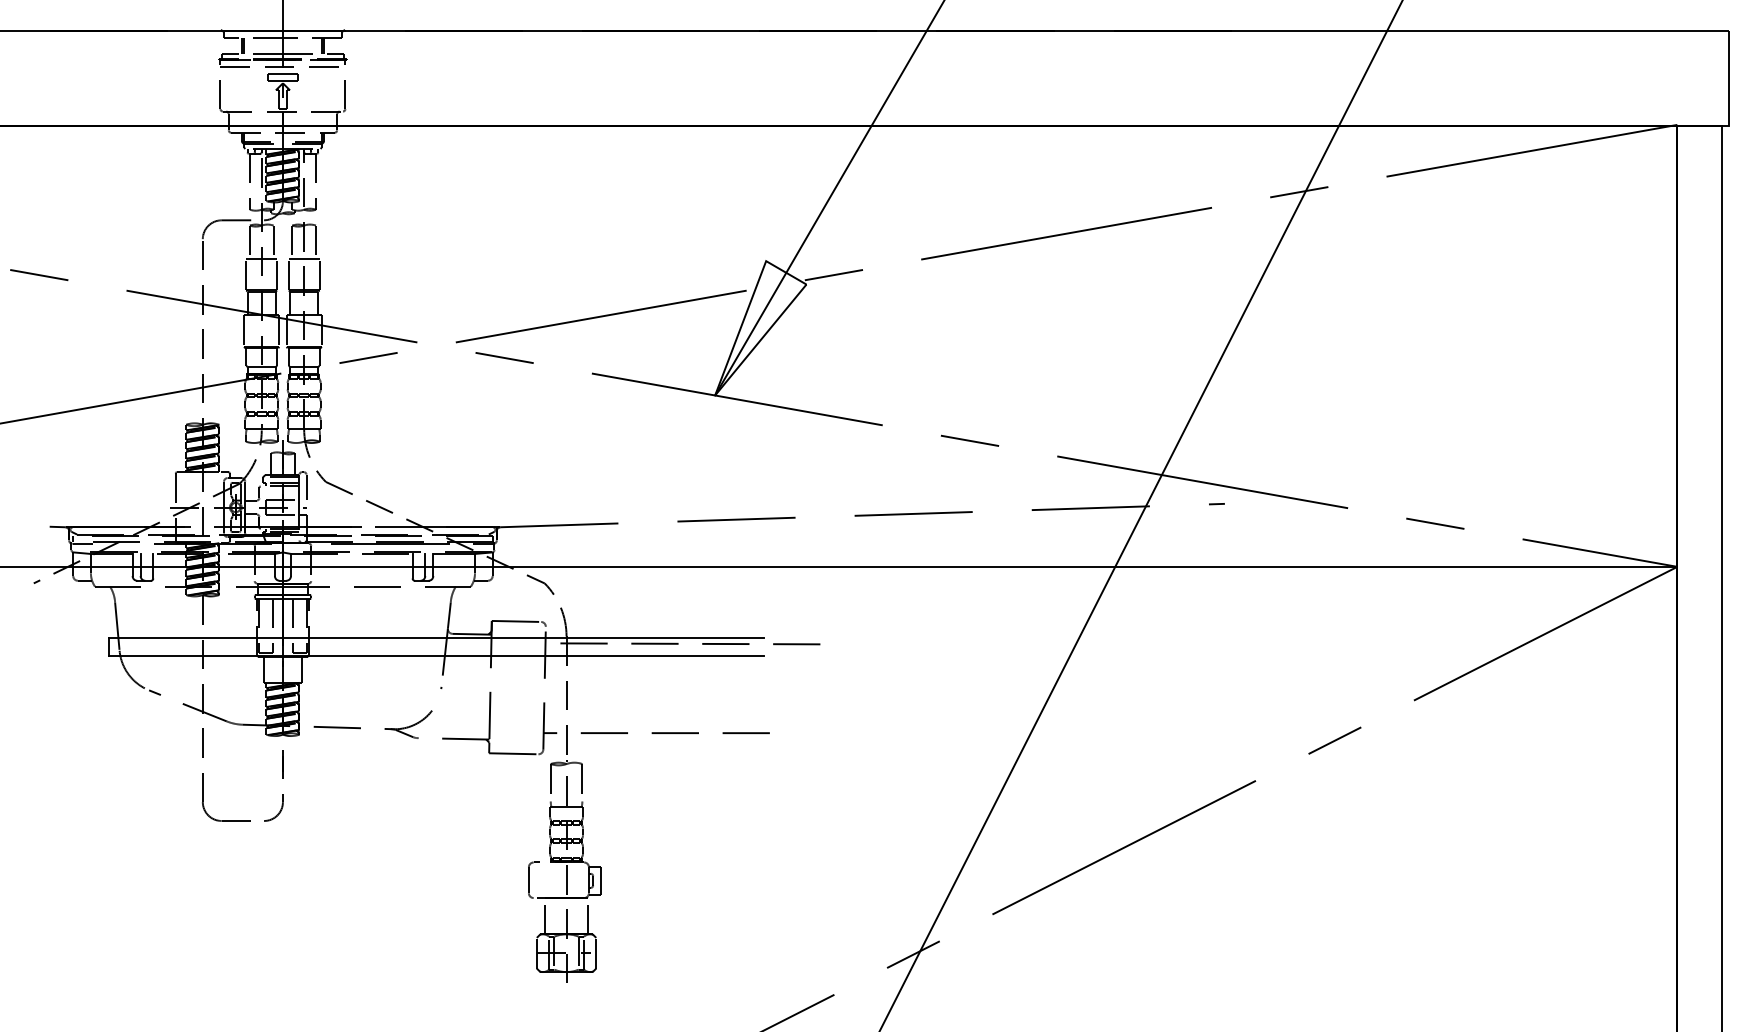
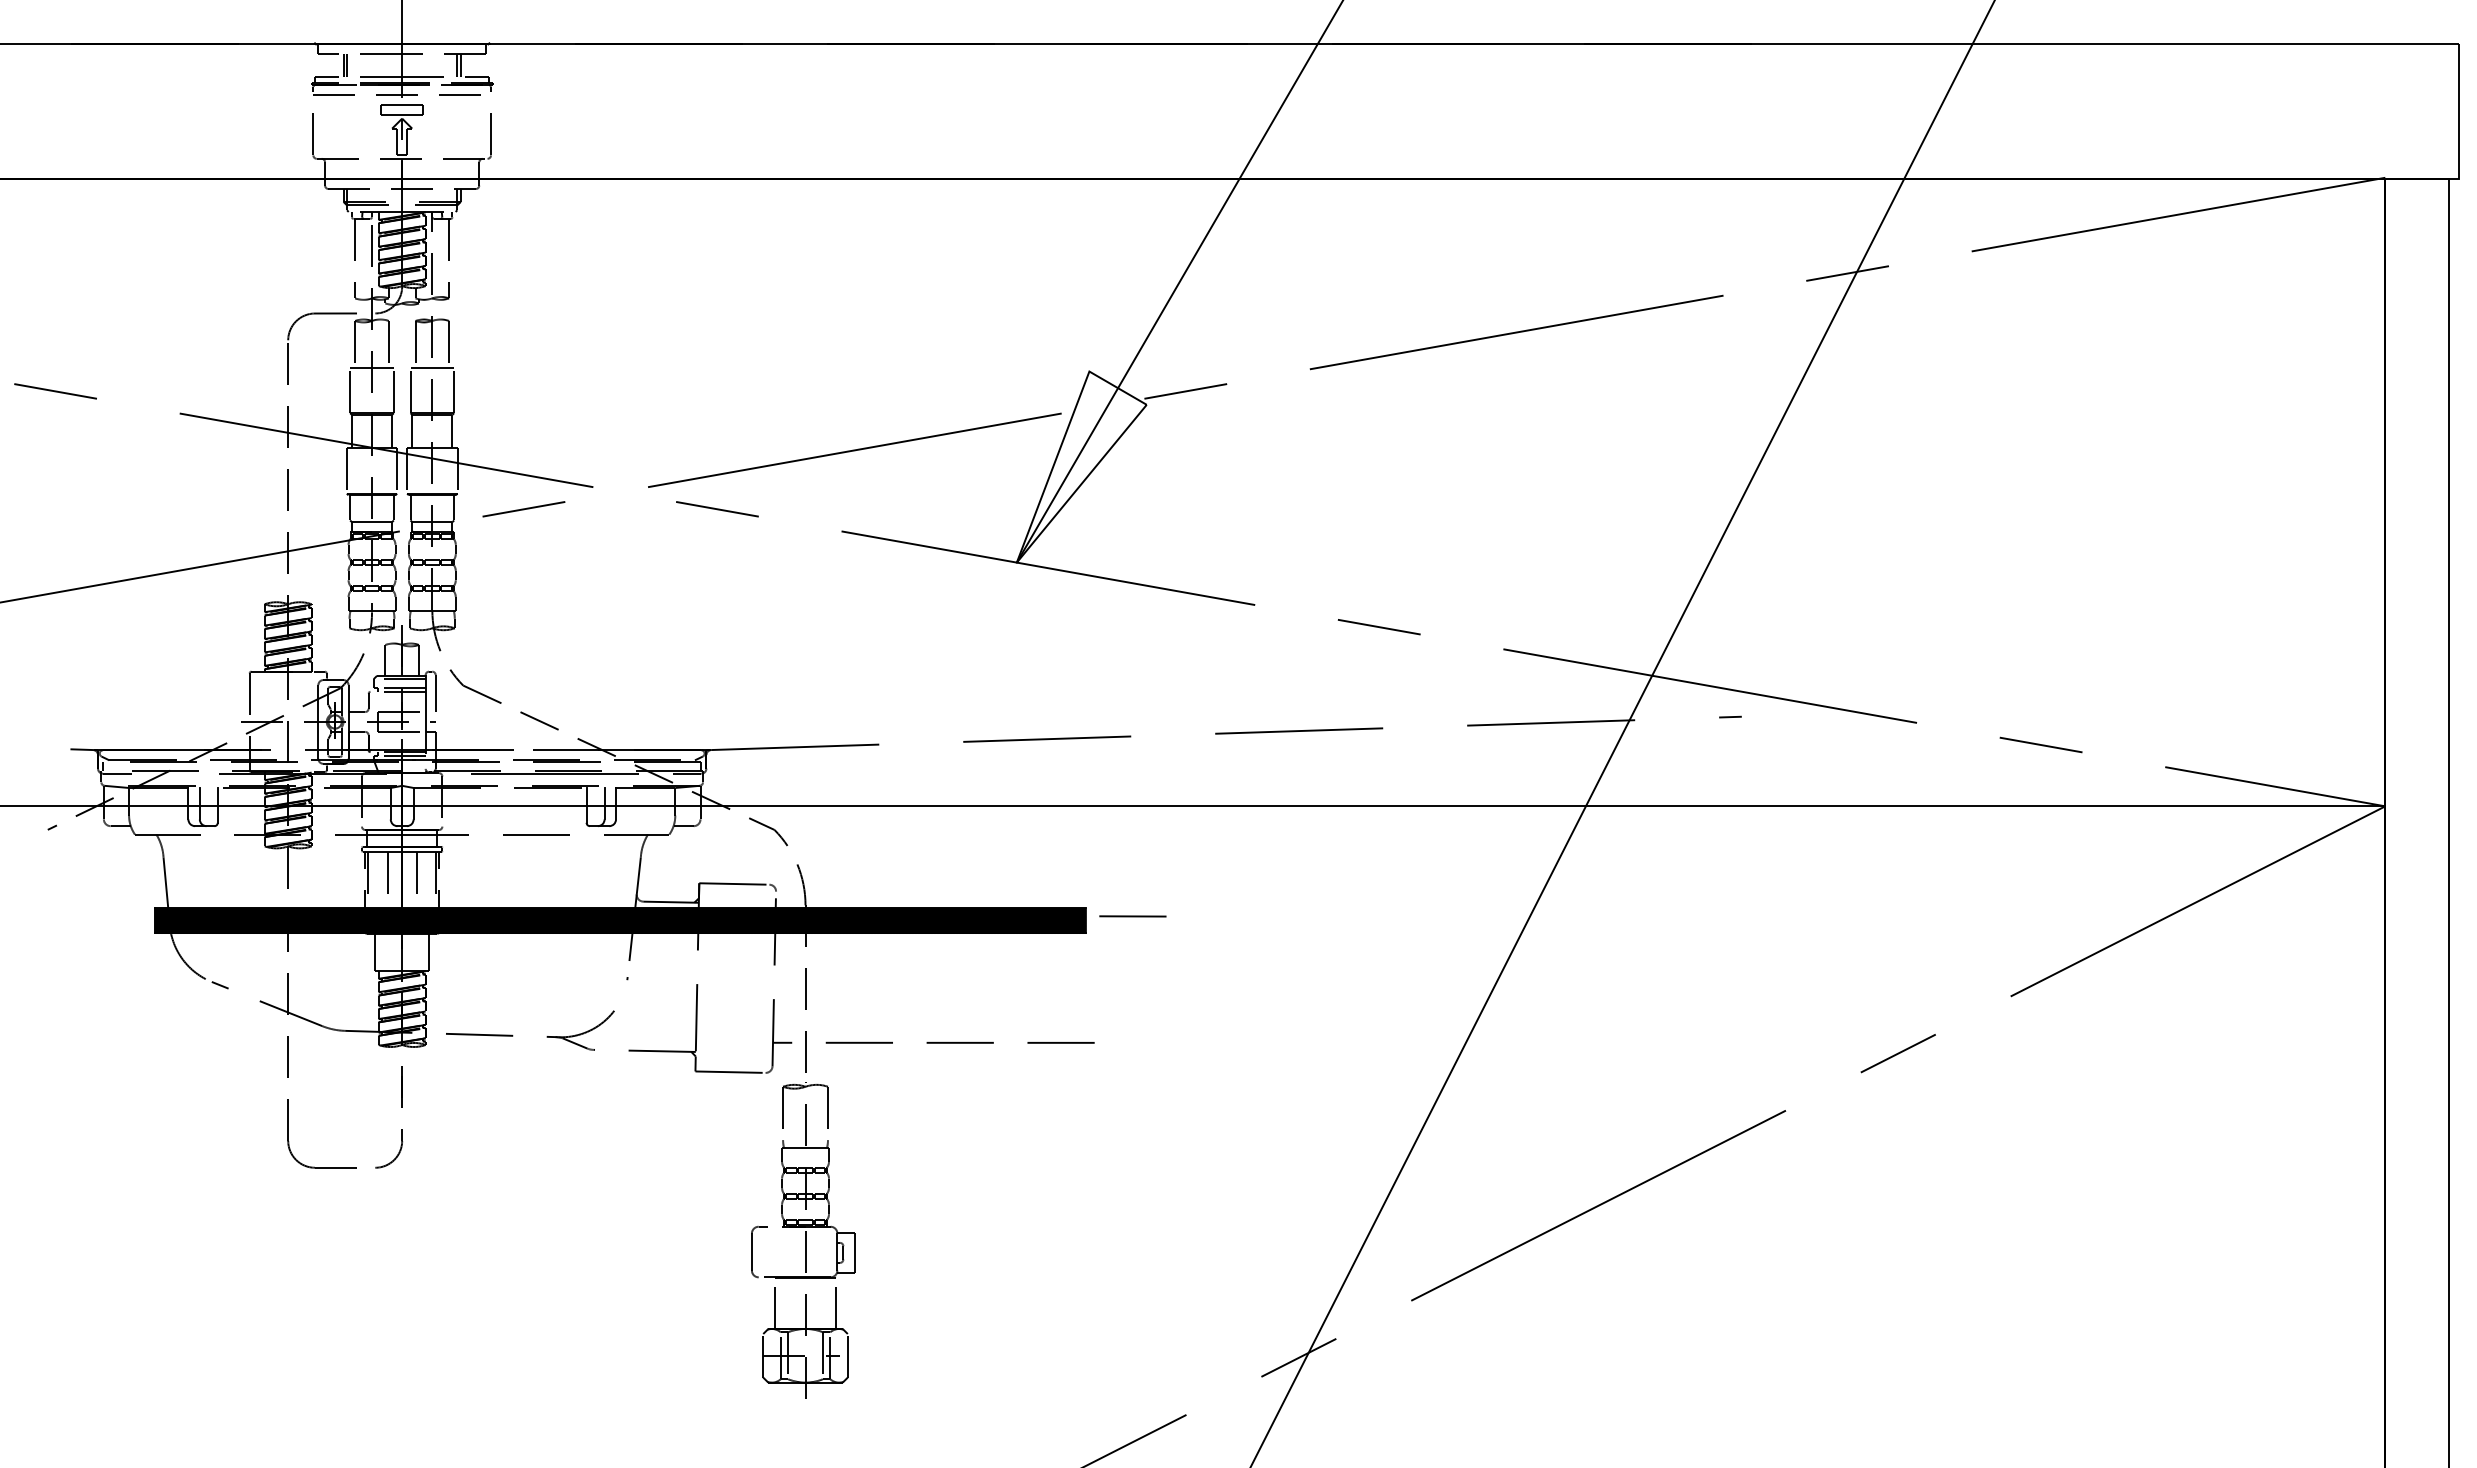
hatch: (436, 647) -> (620, 921), added

